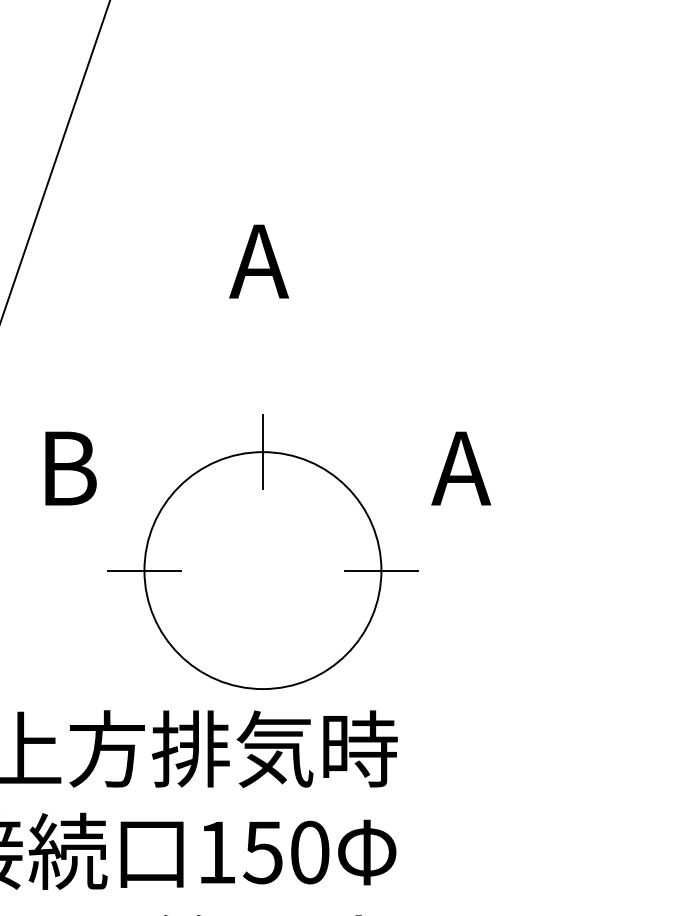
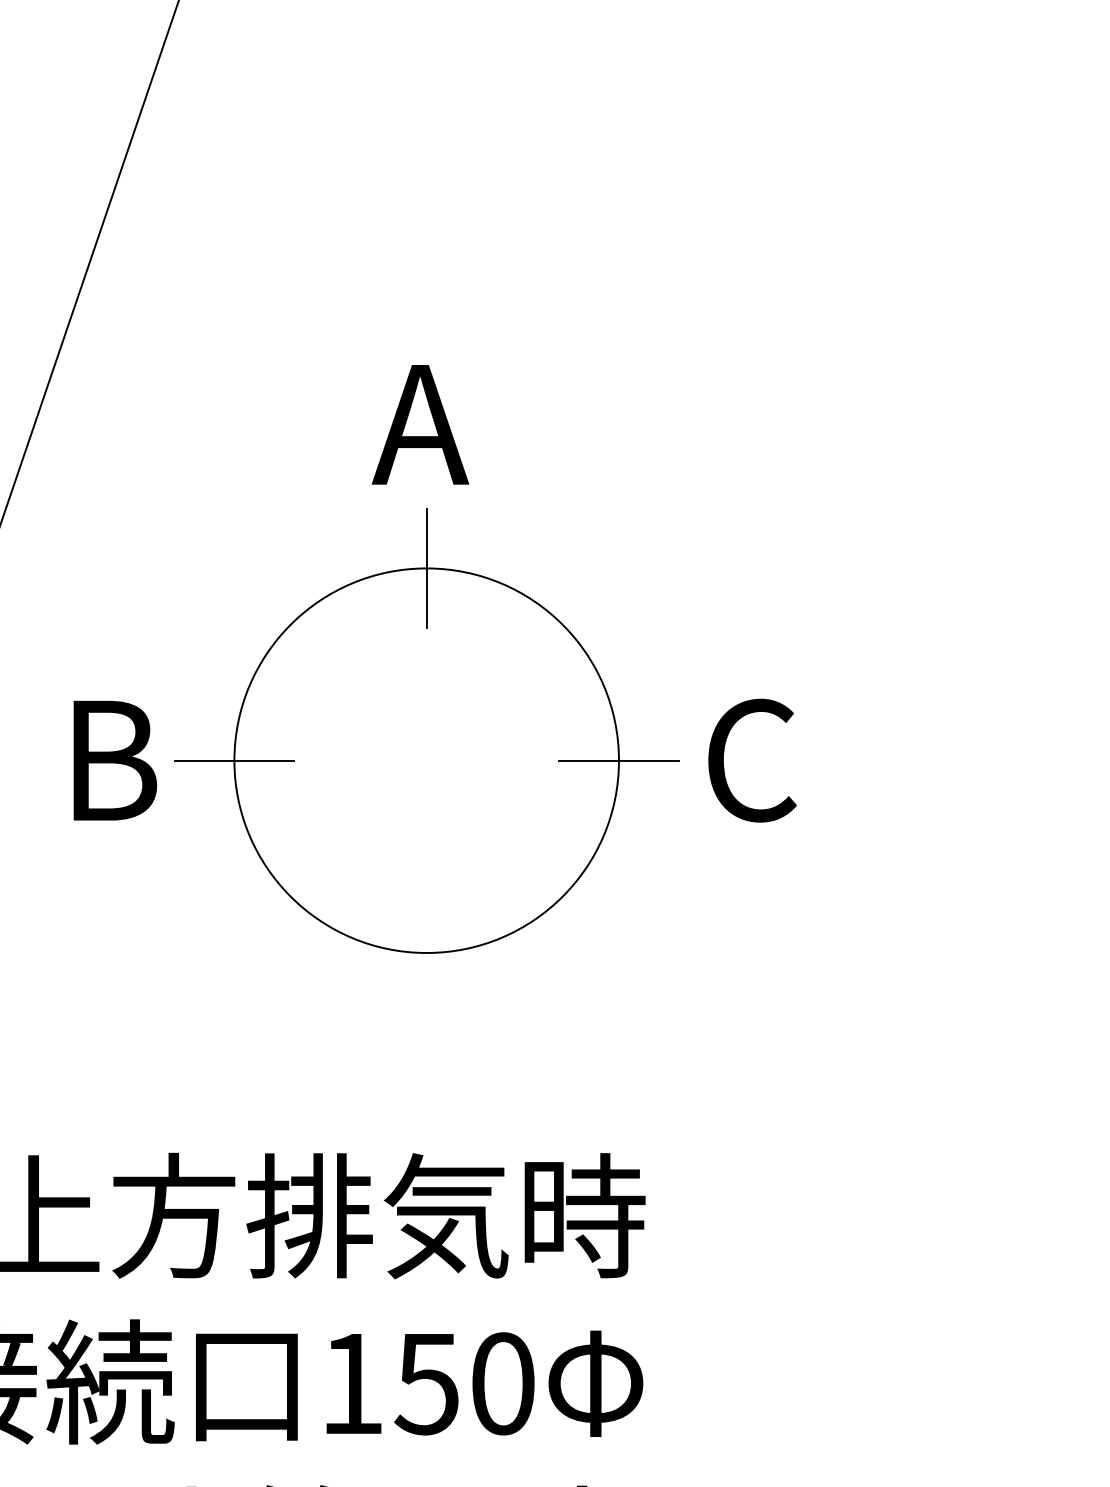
text: (461, 468) -> (748, 760), A -> C
part: (262, 551) -> (425, 729), moved

